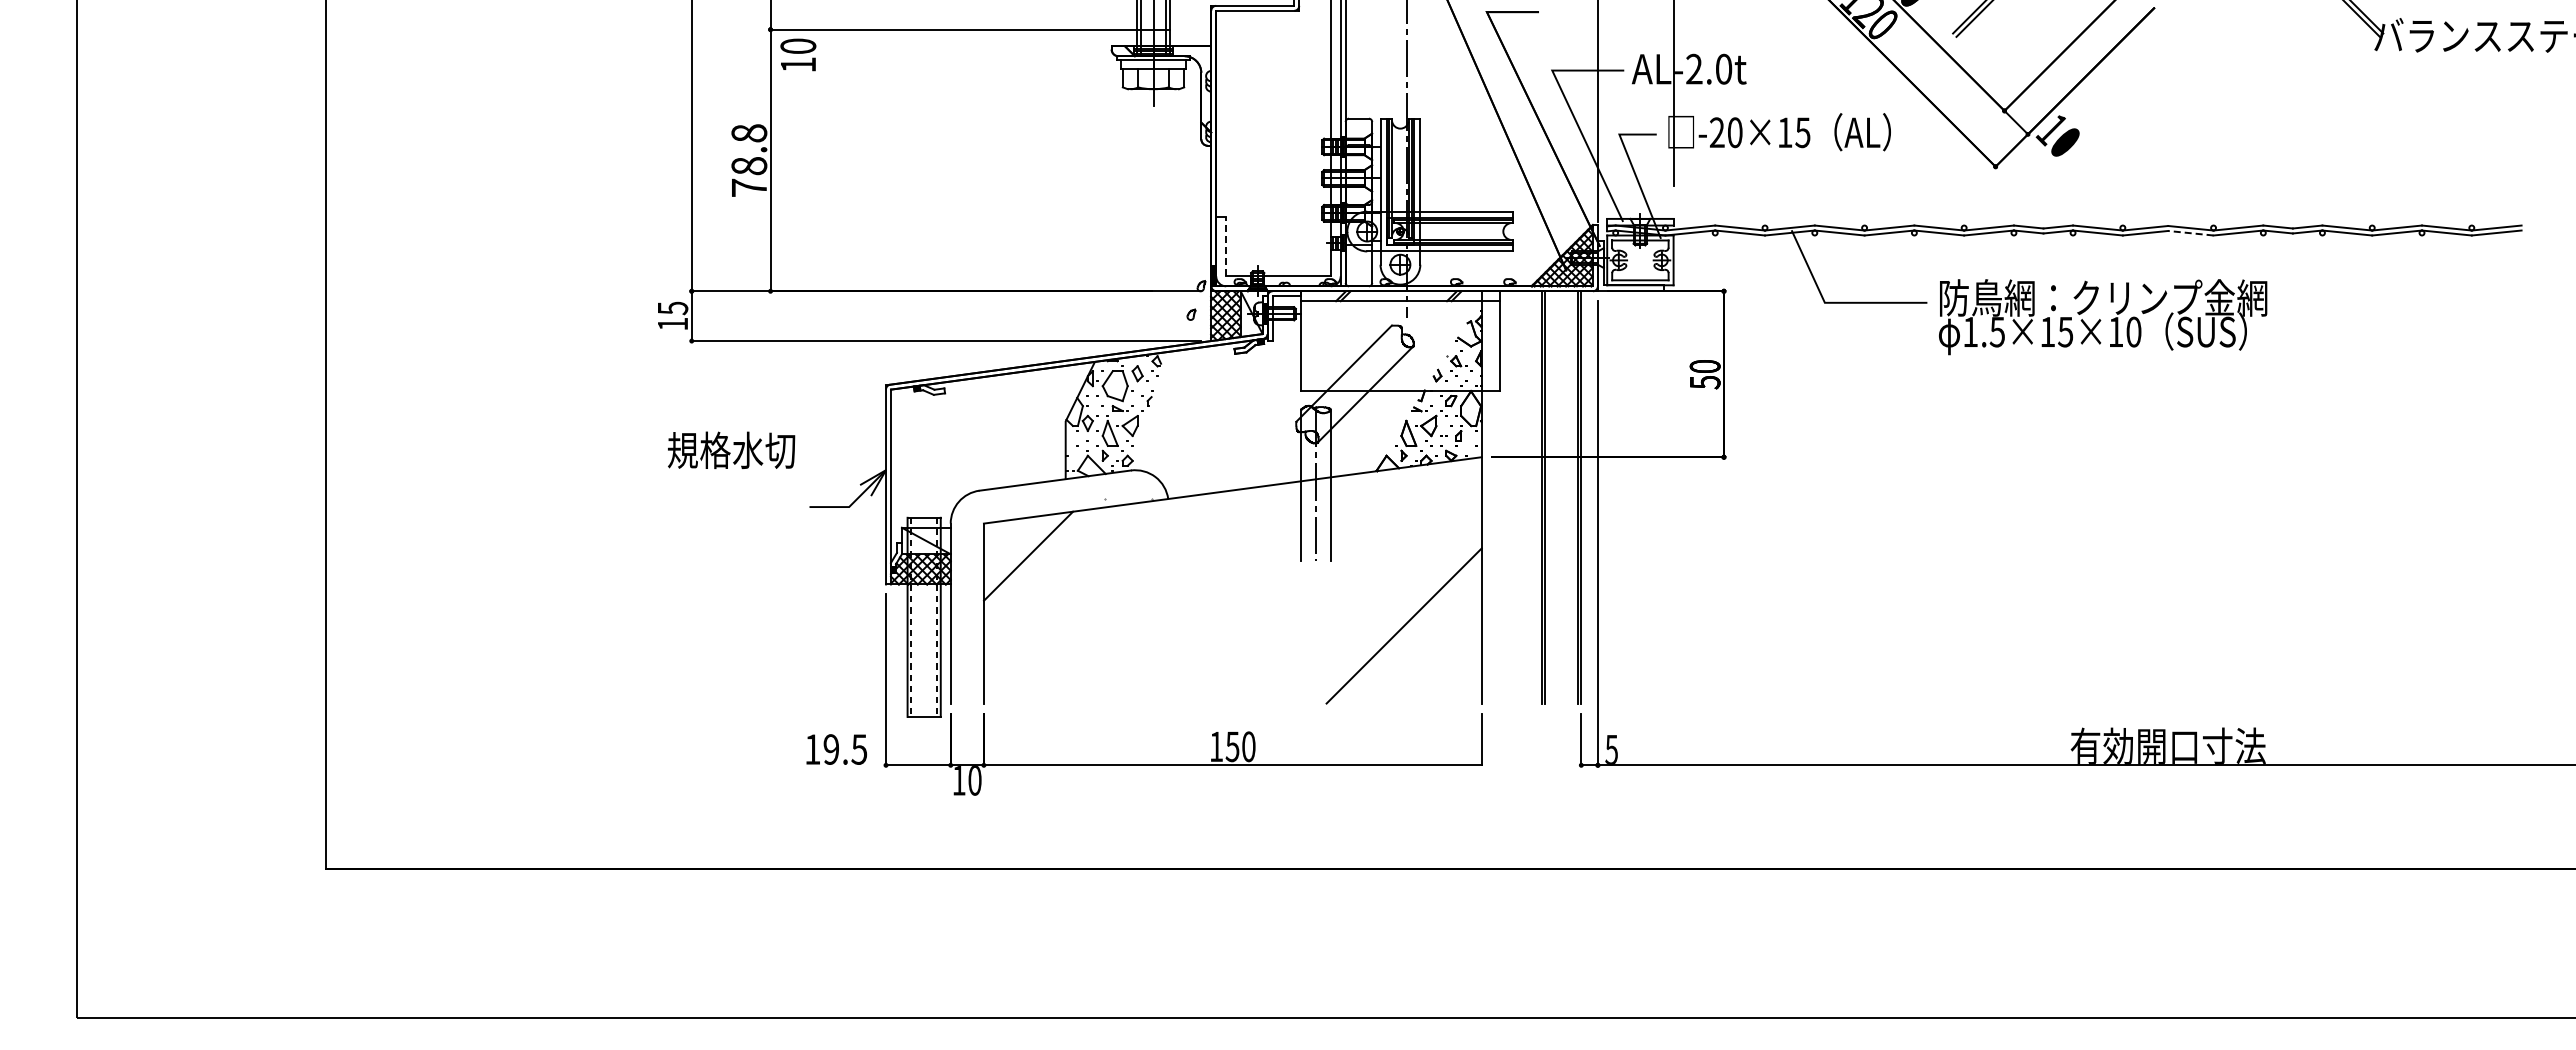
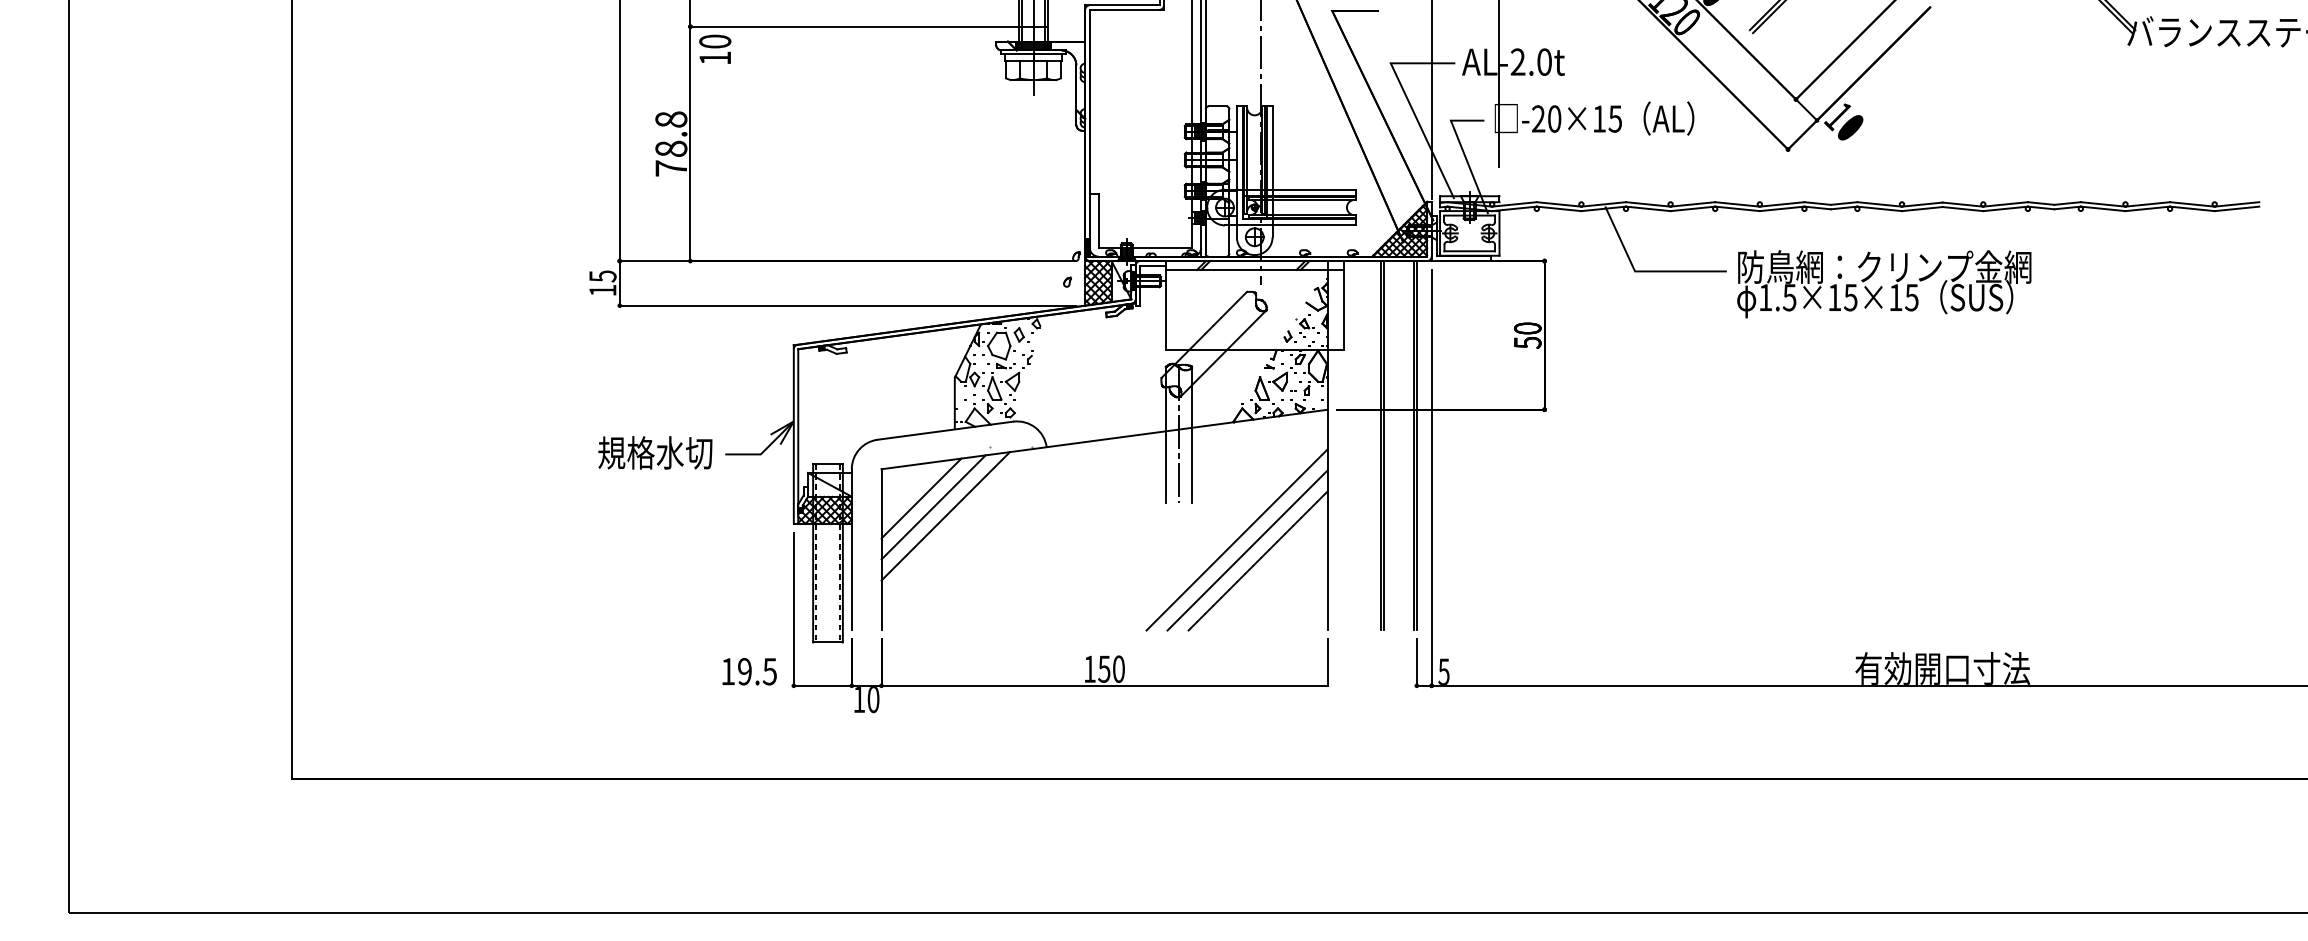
line: (2190, 233) -> (1962, 209), dashed -> solid
line: (1226, 246) -> (1098, 220), dashed -> solid
text: (2133, 331) -> (1911, 297), 1.5×15×10 -> 1.5×15×15
text: (731, 449) -> (655, 452), moved
line: (1042, 566) -> (934, 507), added
line: (1055, 575) -> (945, 515), added
line: (1380, 602) -> (1236, 539), added
line: (1392, 613) -> (1247, 549), added

